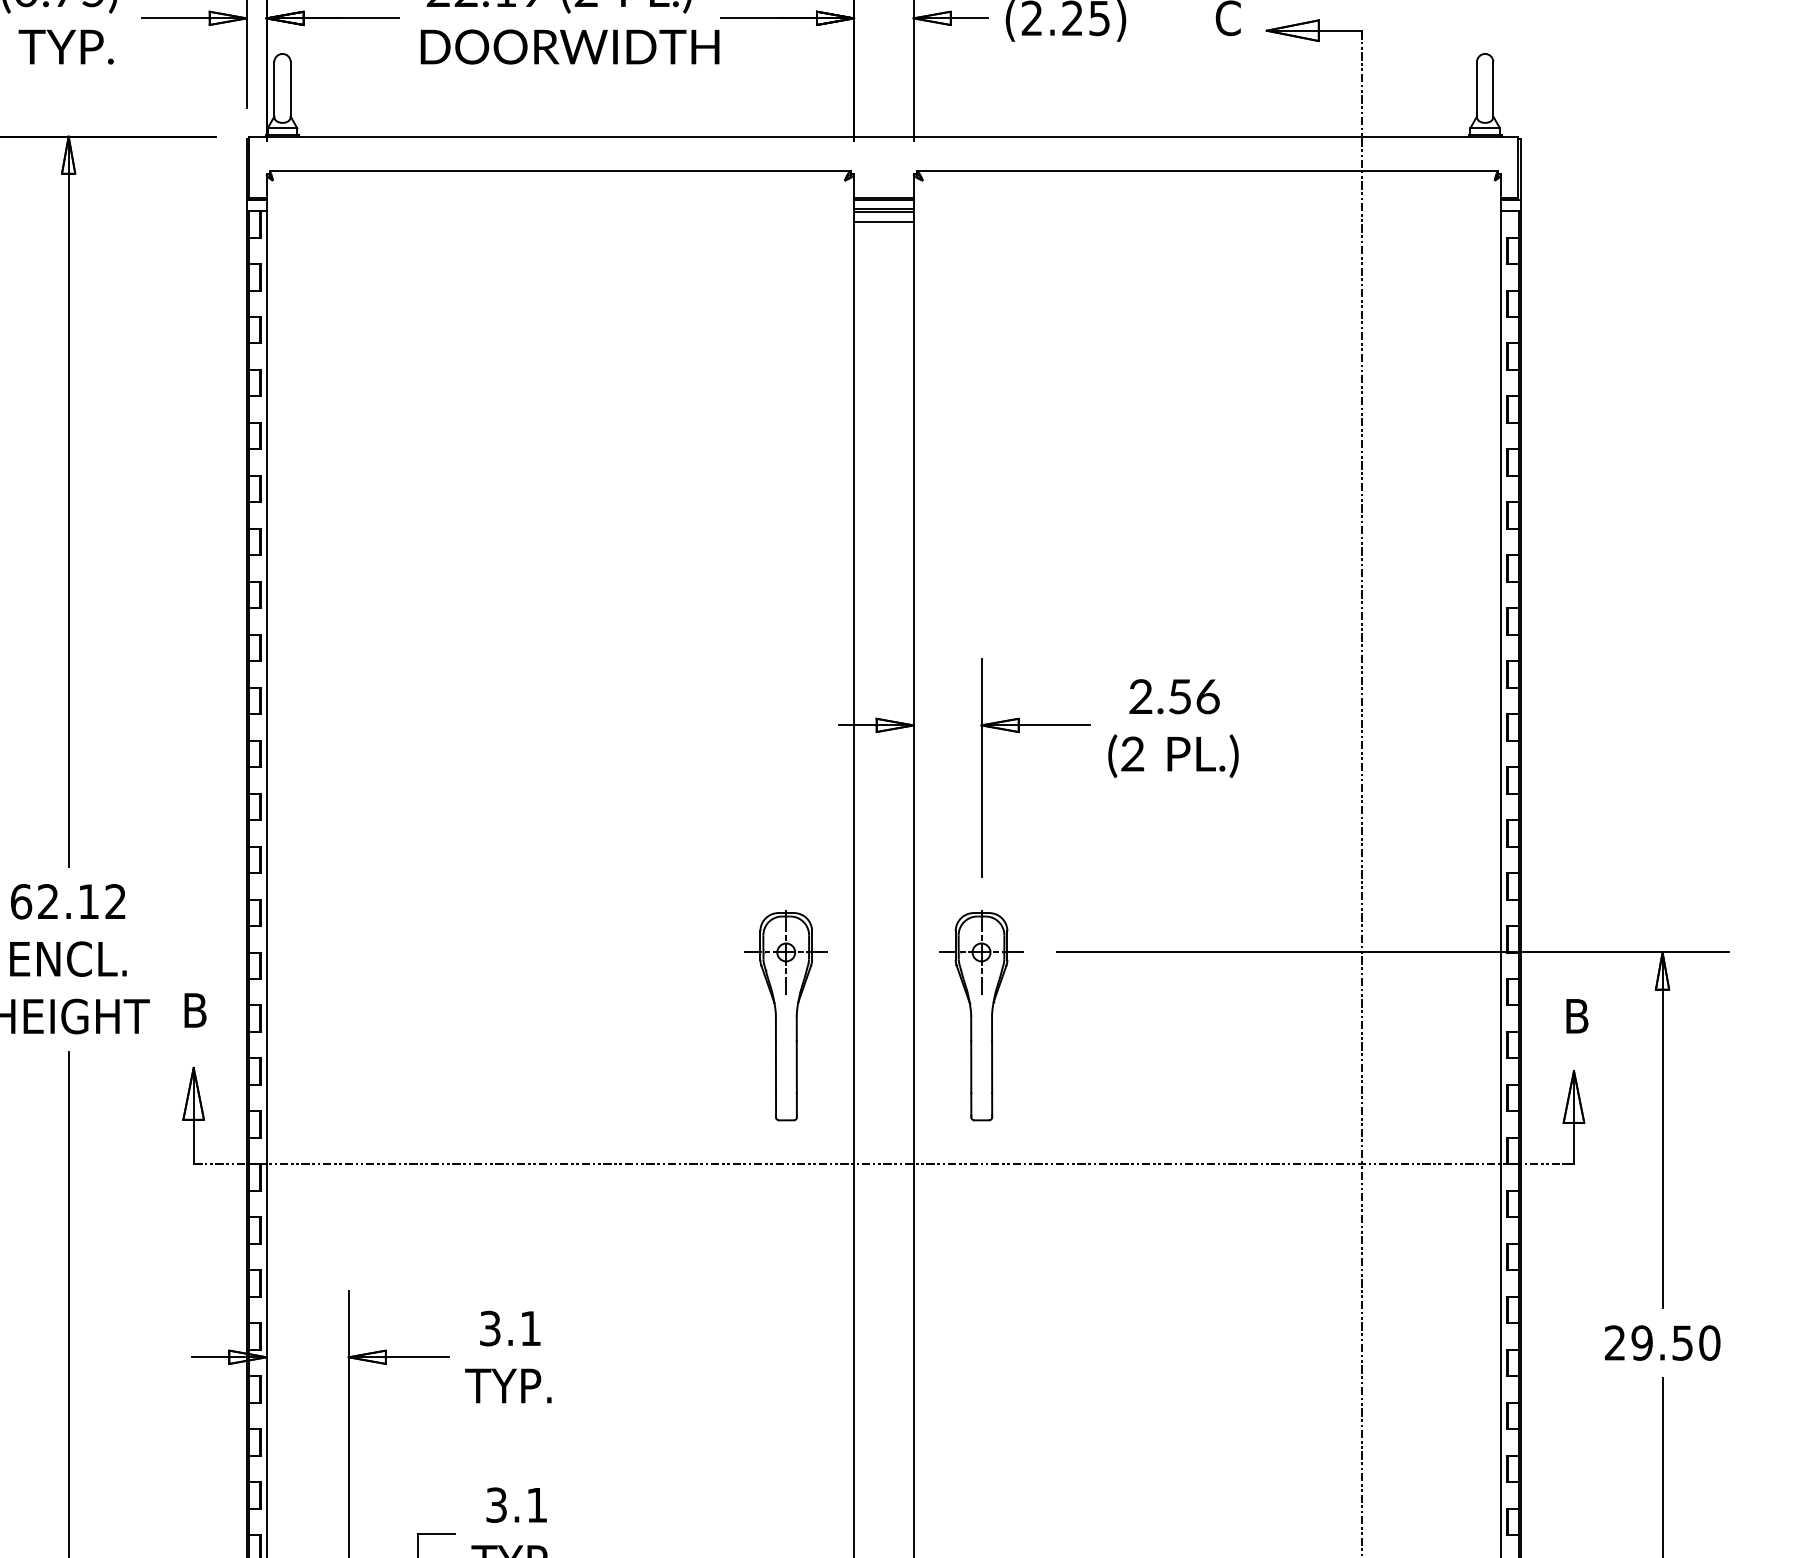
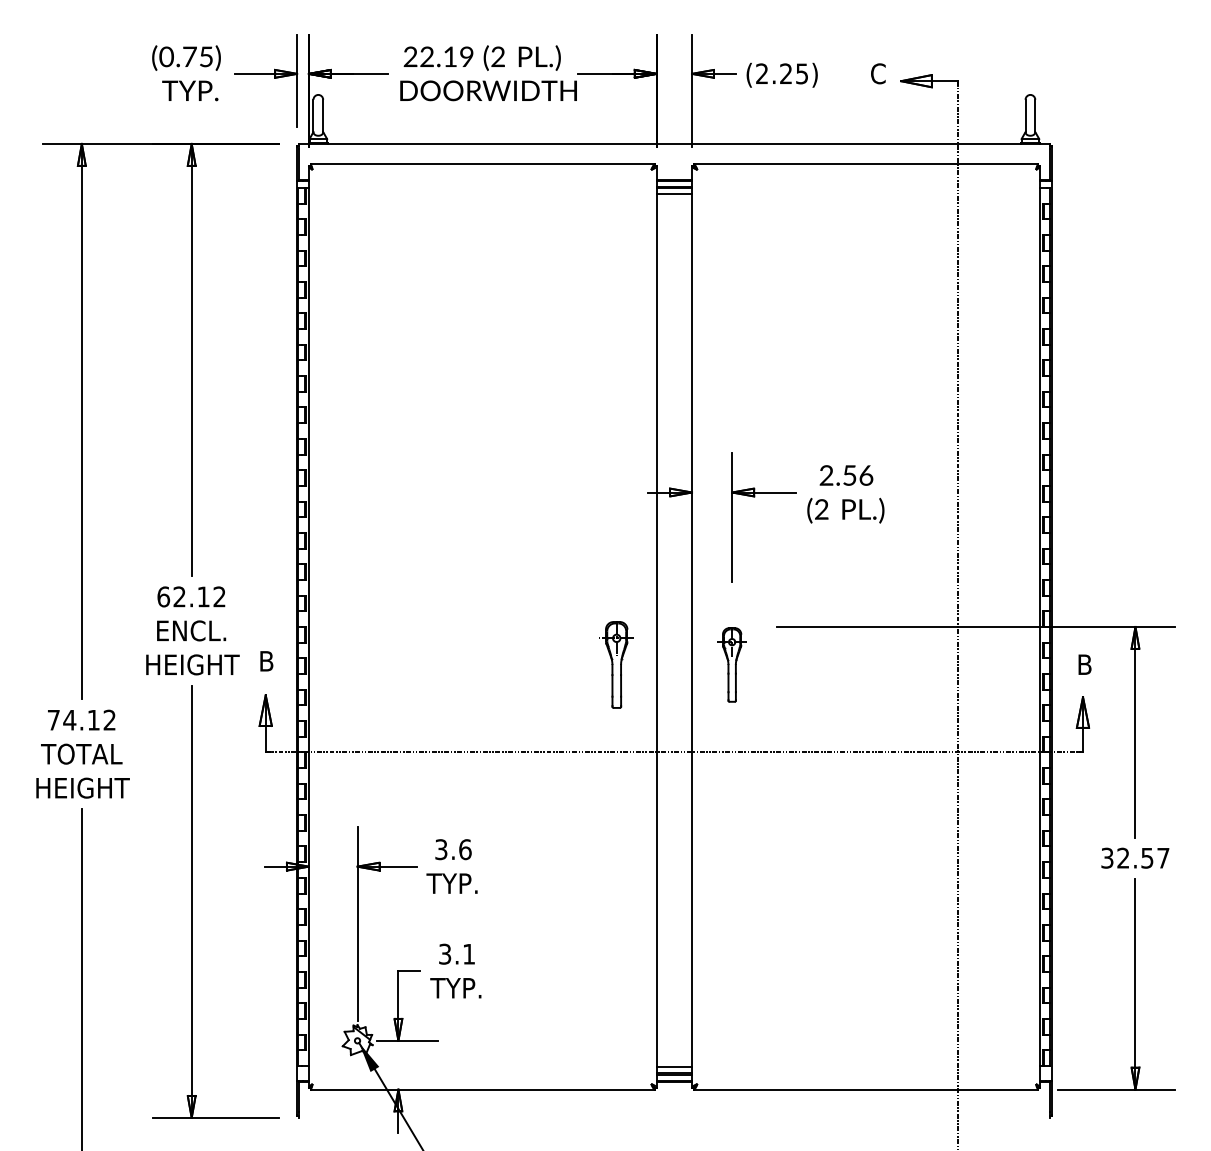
part: (786, 1015) -> (616, 664), size x0.7
part: (980, 1015) -> (731, 664), size x0.6
text: (531, 1328) -> (465, 849), 3.1 -> 3.6
text: (1662, 1341) -> (1135, 857), 29.50 -> 32.57

